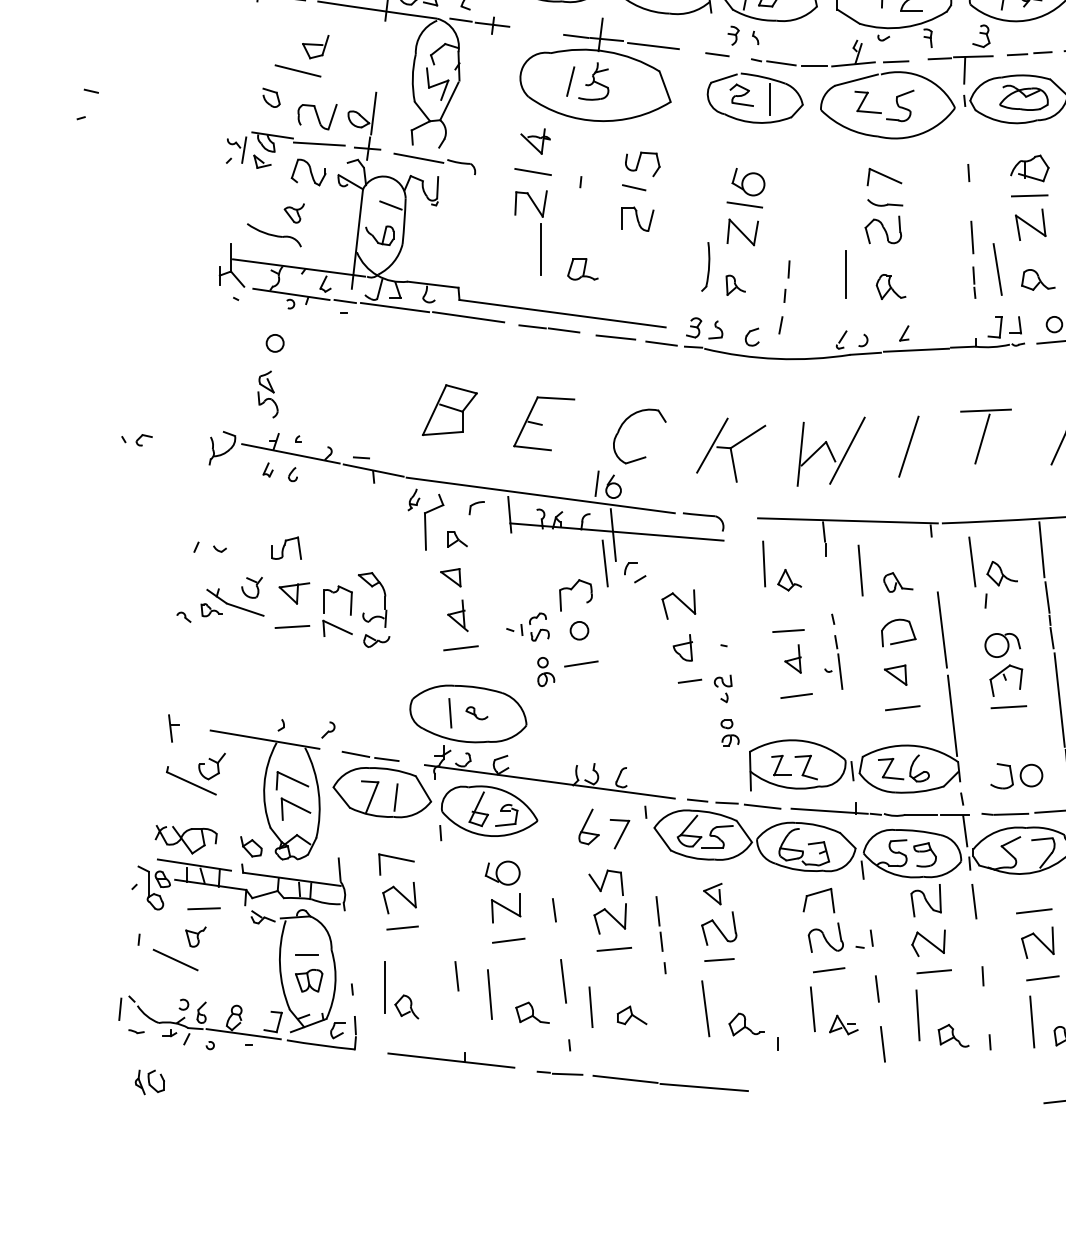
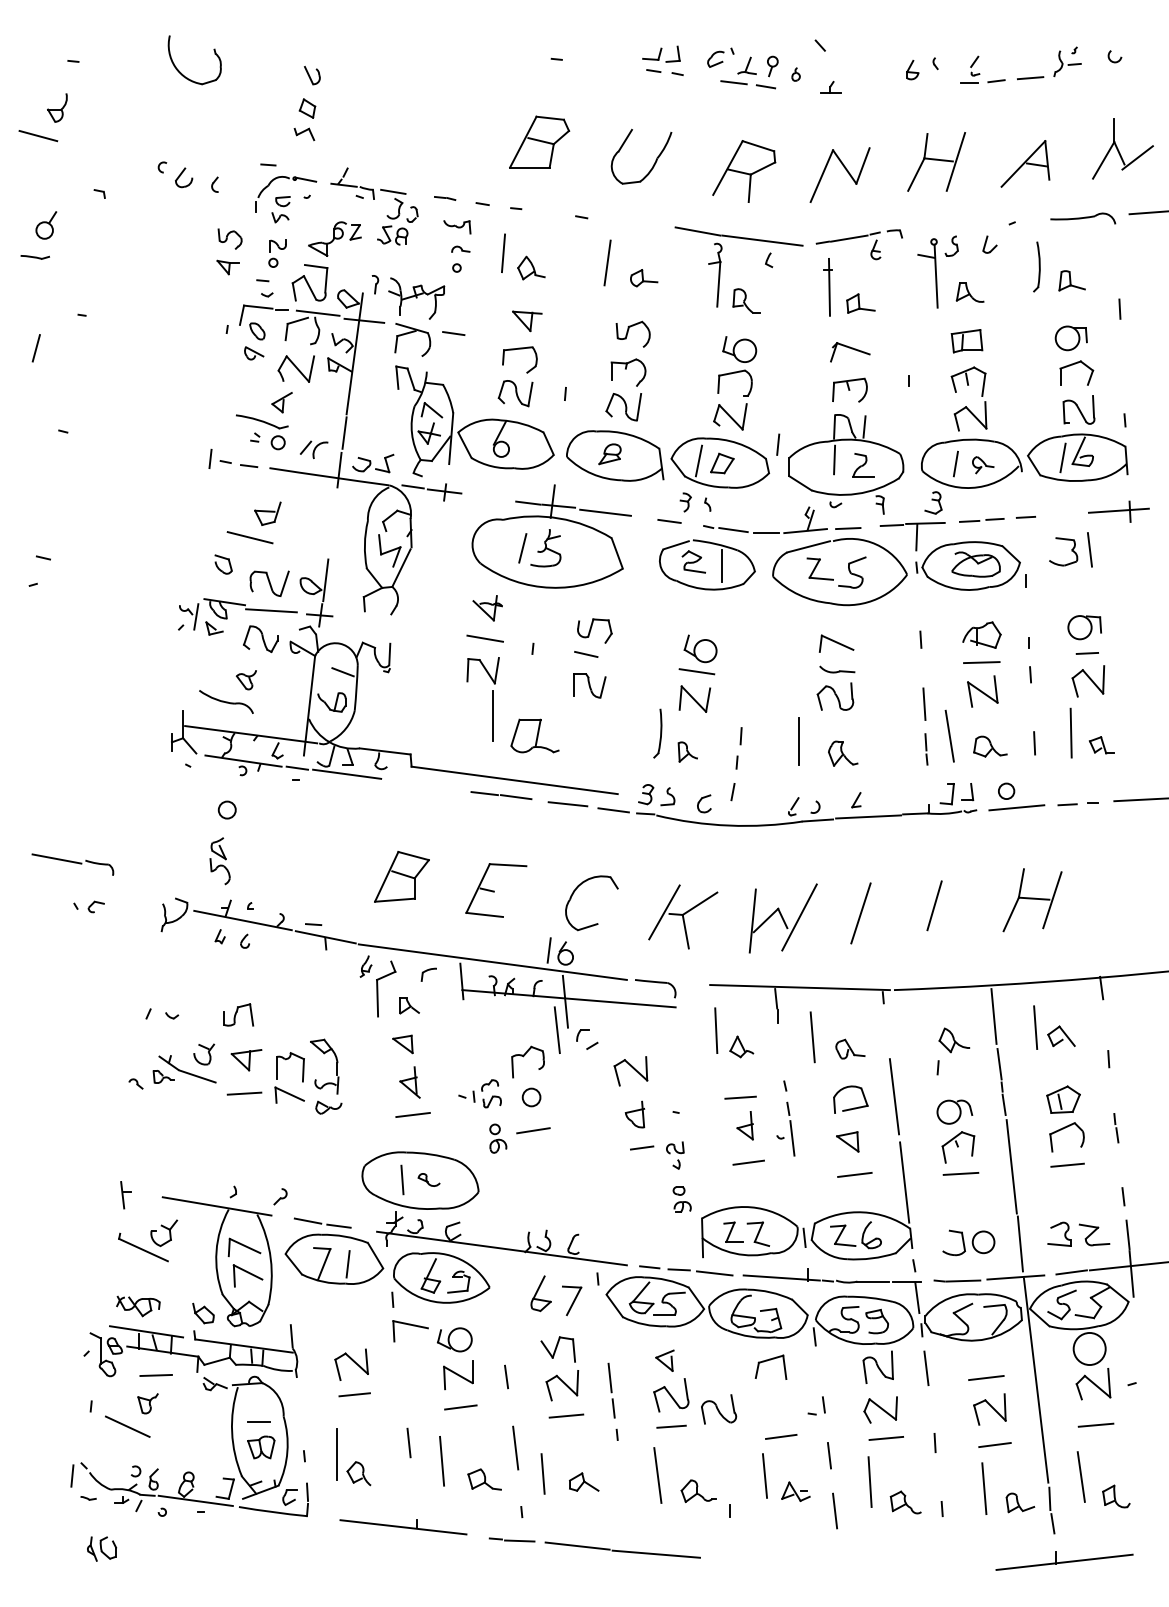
part: (434, 163) -> (72, 864), moved
part: (582, 269) -> (534, 736), size x1.6
line: (468, 316) -> (420, 783), removed
line: (986, 410) -> (938, 877), removed
line: (972, 561) -> (924, 1028), removed
part: (186, 839) -> (138, 1306), size x0.7
part: (396, 864) -> (410, 1331), moved
part: (826, 937) -> (719, 1409), moved

